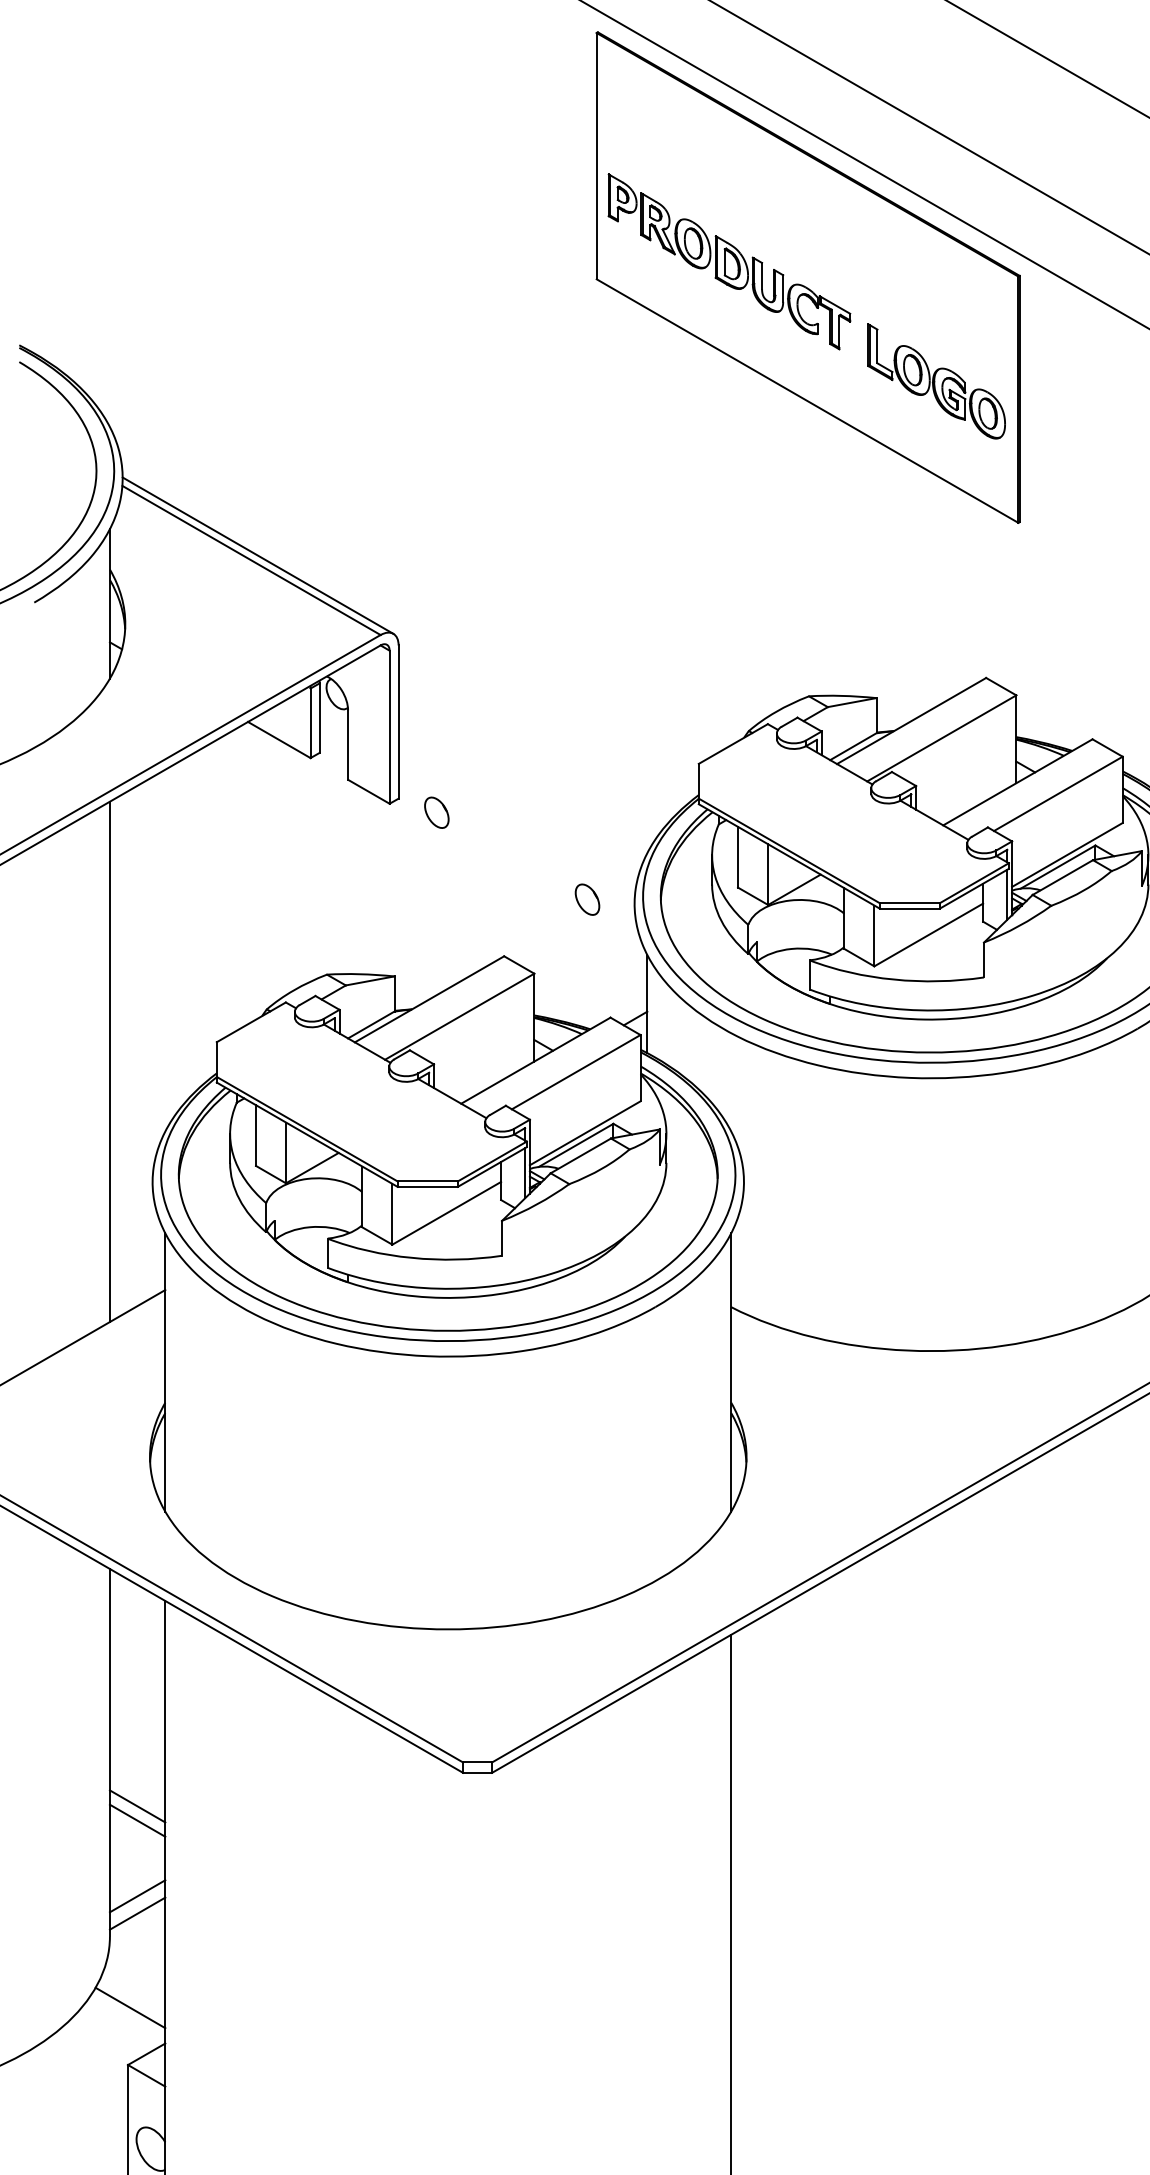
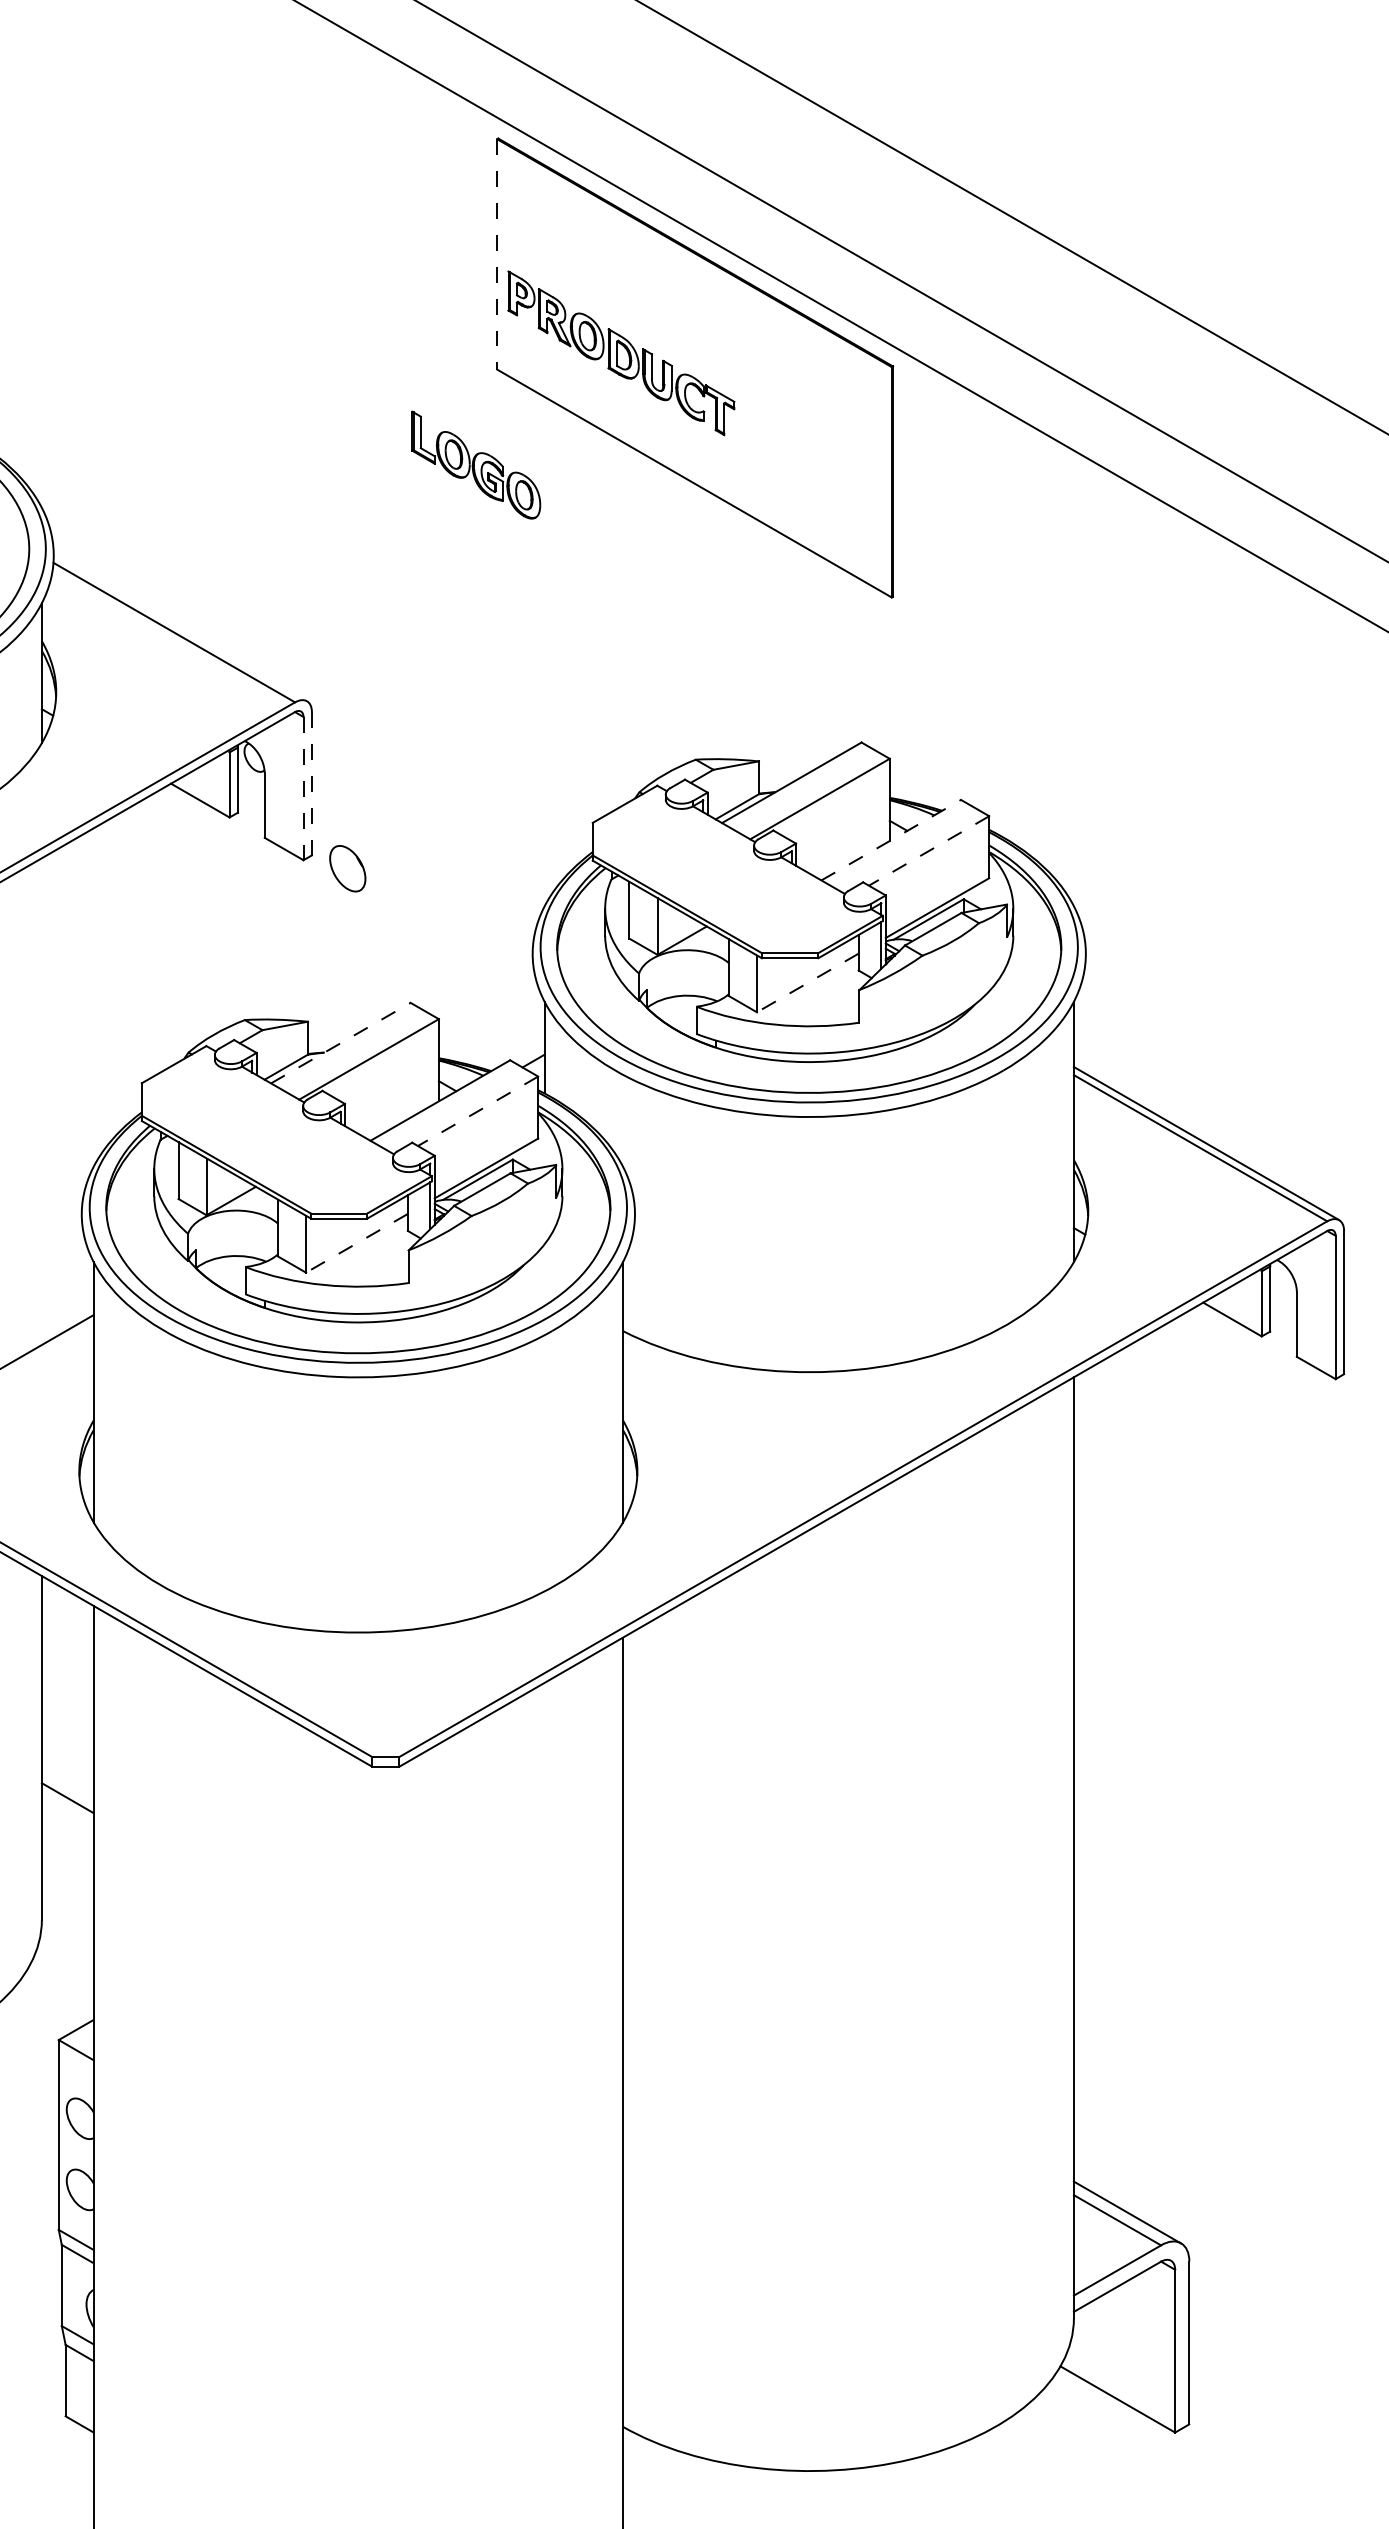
line: (597, 156) -> (497, 254), solid -> dashed
part: (936, 380) -> (476, 464), moved
line: (258, 556) -> (180, 628), removed
line: (398, 721) -> (311, 783), solid -> dashed
line: (389, 727) -> (303, 788), solid -> dashed
line: (1018, 782) -> (891, 840), solid -> dashed
line: (1058, 793) -> (929, 850), solid -> dashed
part: (436, 812) -> (347, 868), size x1.6
part: (587, 899) -> (488, 949), removed
line: (928, 934) -> (807, 982), solid -> dashed
line: (429, 999) -> (340, 1043), solid -> dashed
line: (109, 1061) -> (41, 1101), removed
line: (576, 1072) -> (478, 1111), solid -> dashed
line: (446, 1213) -> (356, 1243), solid -> dashed
line: (137, 1820) -> (67, 1811), removed
line: (137, 1896) -> (67, 1882), removed
line: (137, 1913) -> (67, 1898), removed
line: (129, 2007) -> (60, 1986), removed

